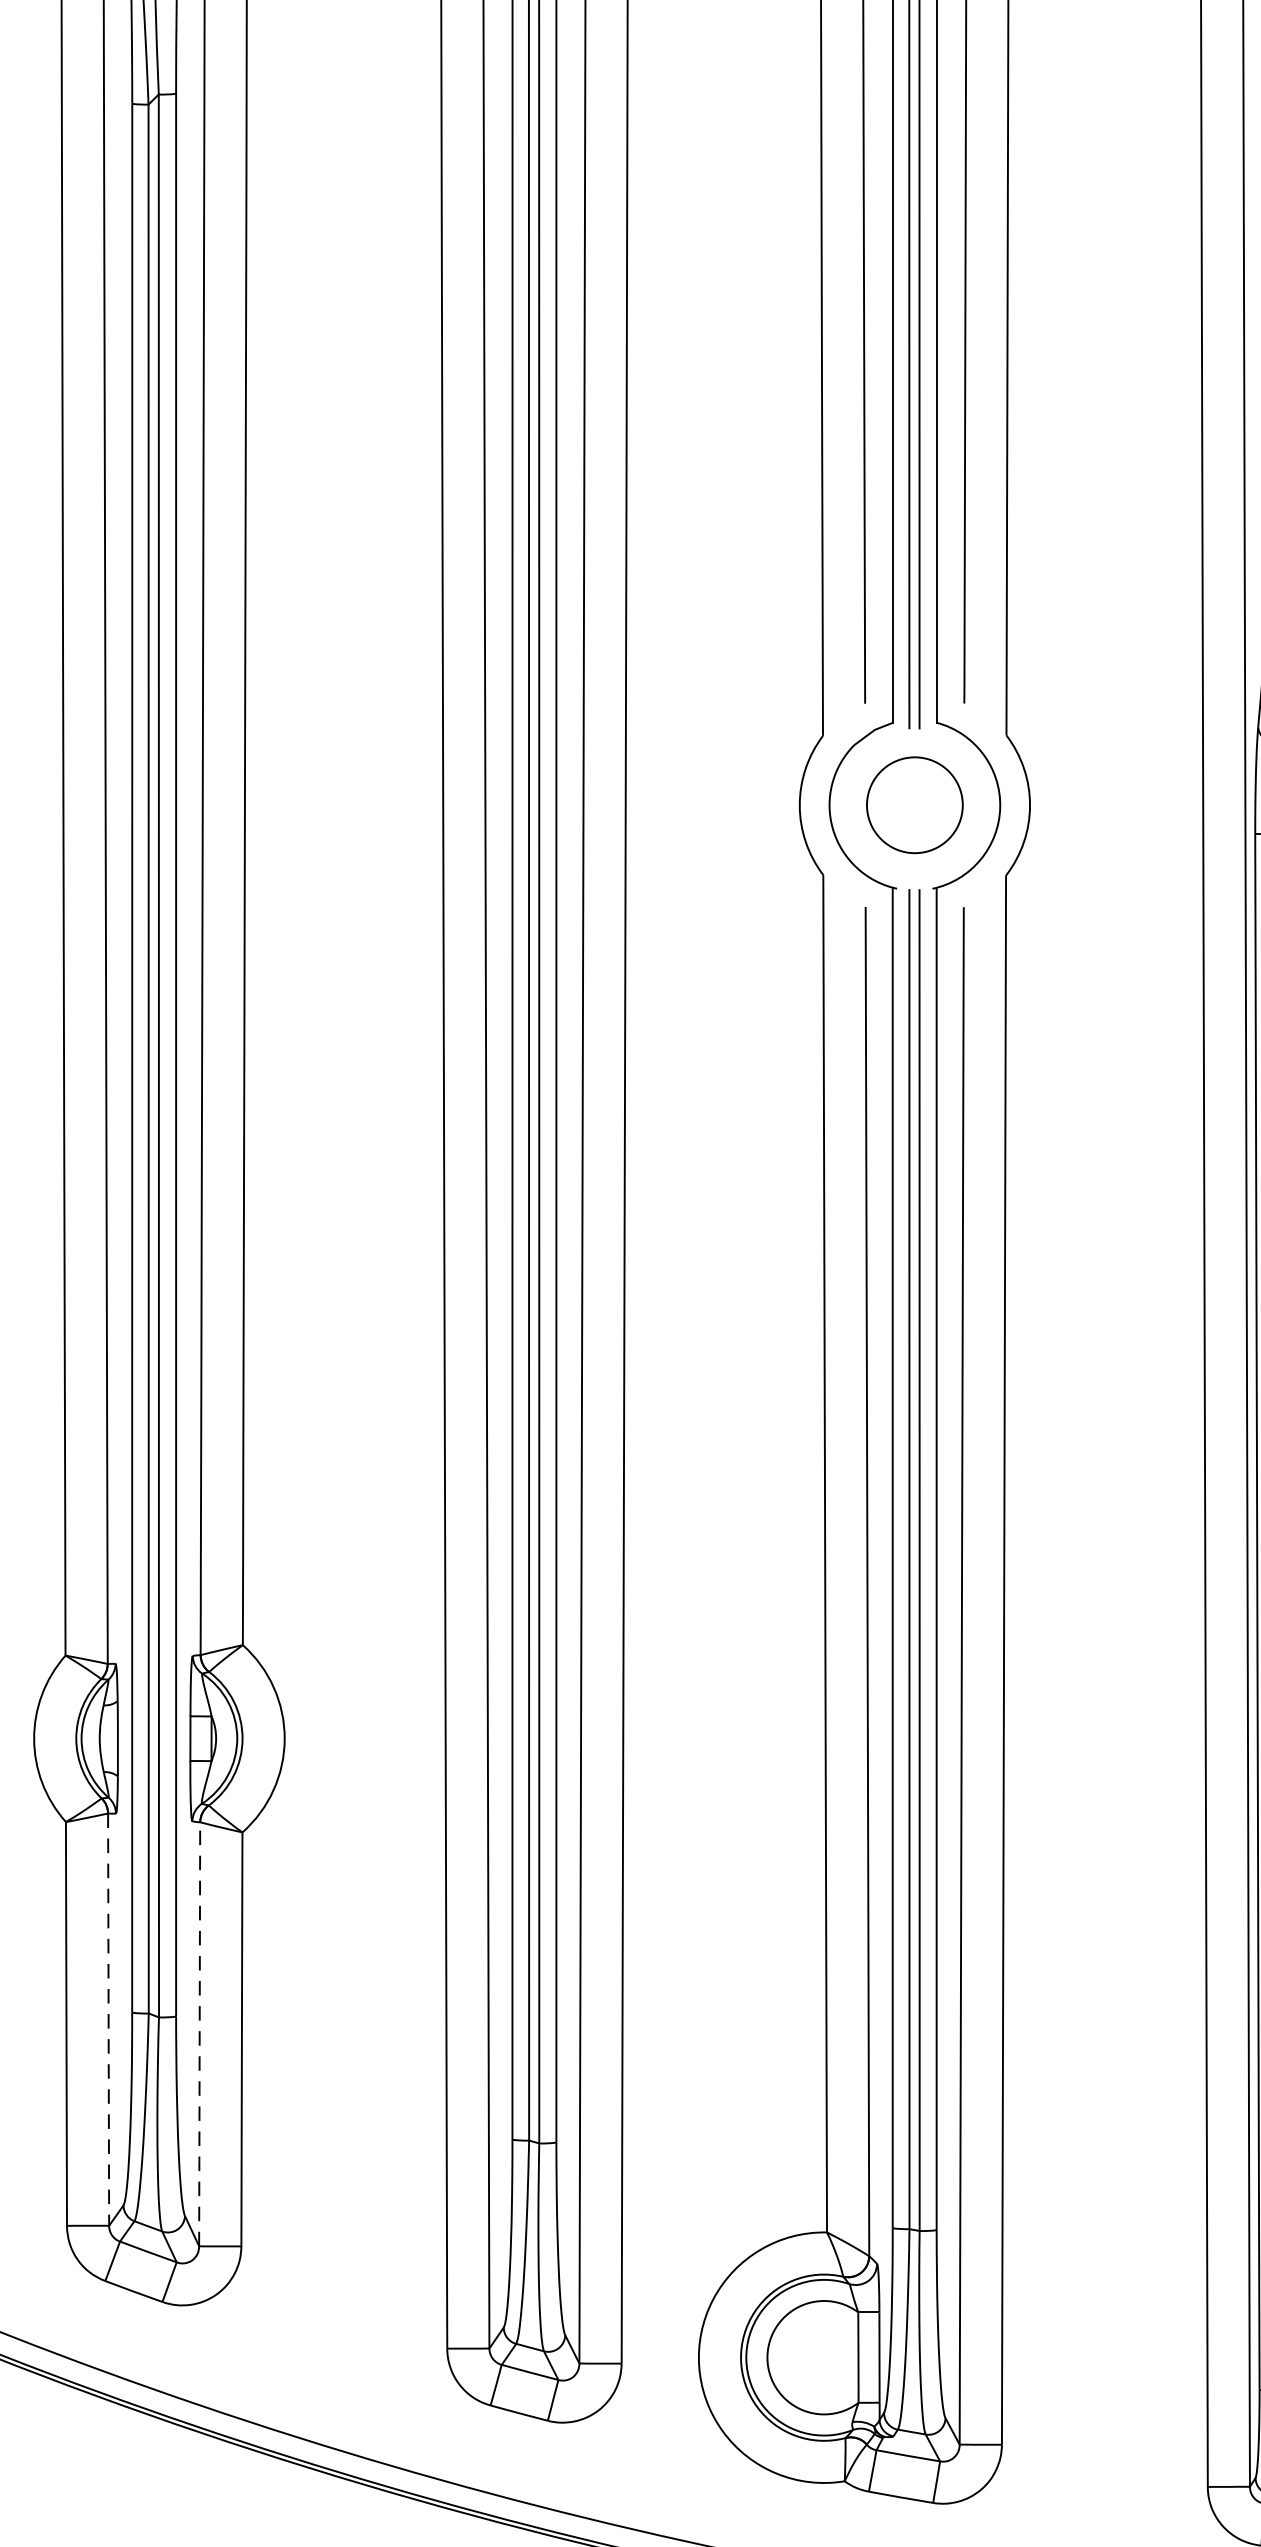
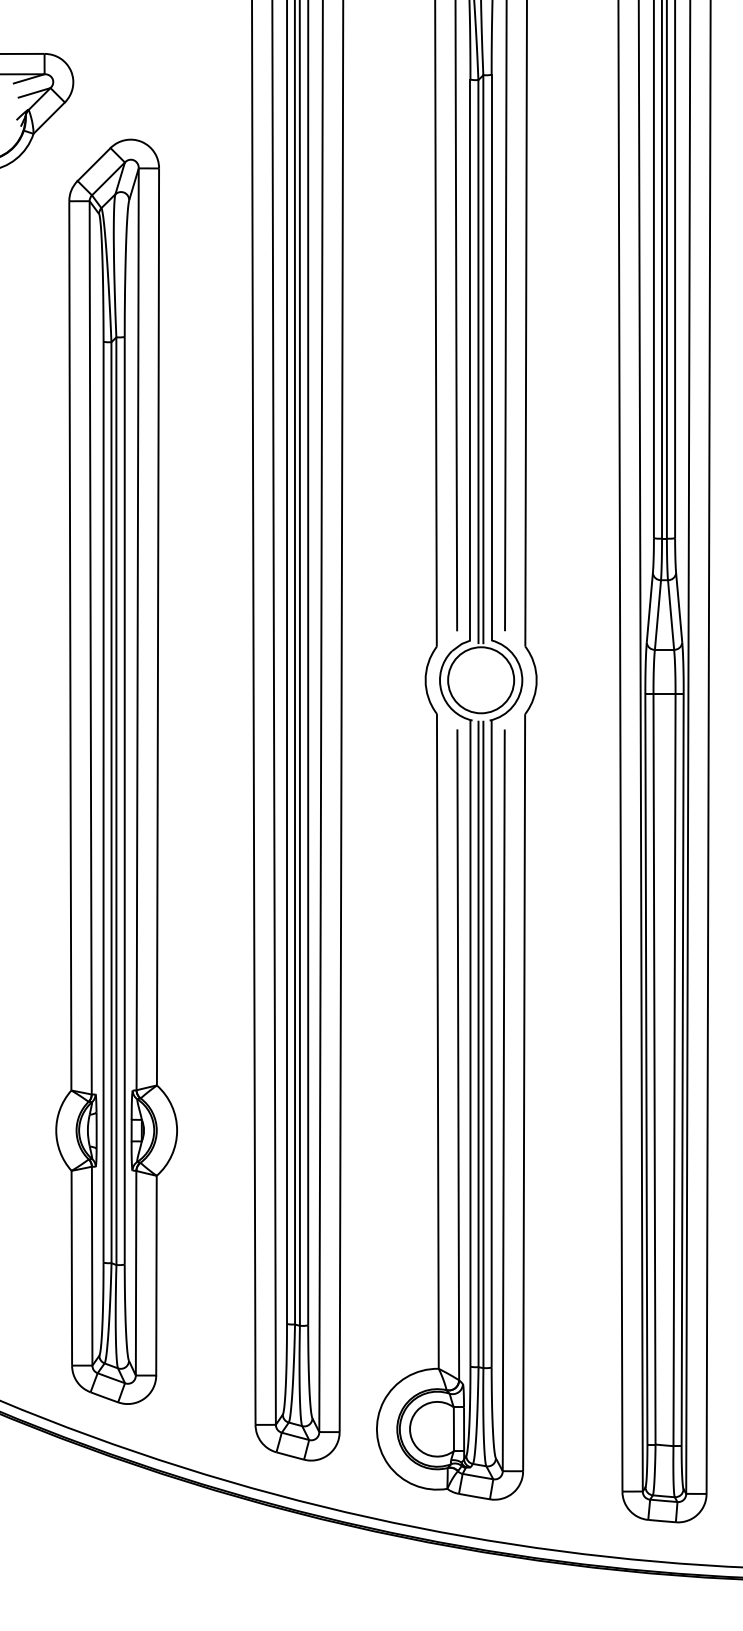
circle: (915, 805) -> (481, 680), size x1.43
line: (109, 2020) -> (92, 1266), dashed -> solid
line: (200, 2034) -> (136, 1273), dashed -> solid

